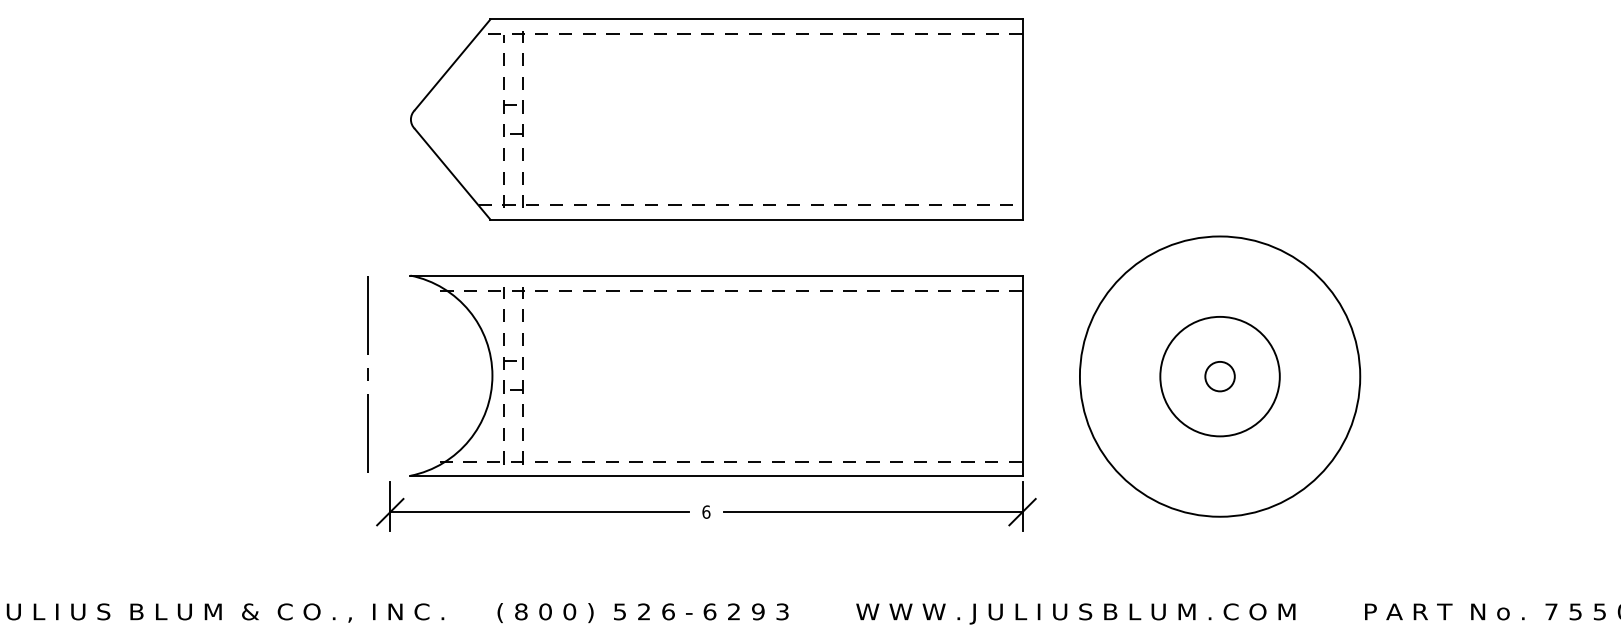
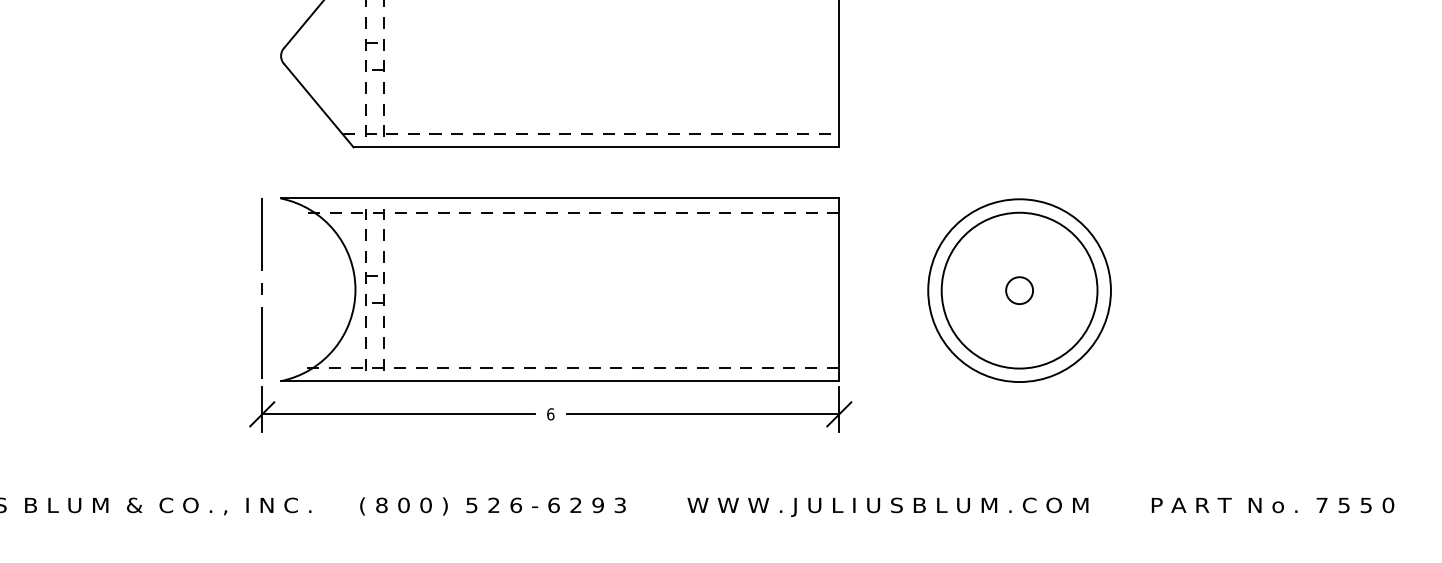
line: (367, 374) -> (261, 288), moved
circle: (1219, 376) -> (1019, 290), size x0.71
circle: (1219, 376) -> (1019, 290), size x1.43

